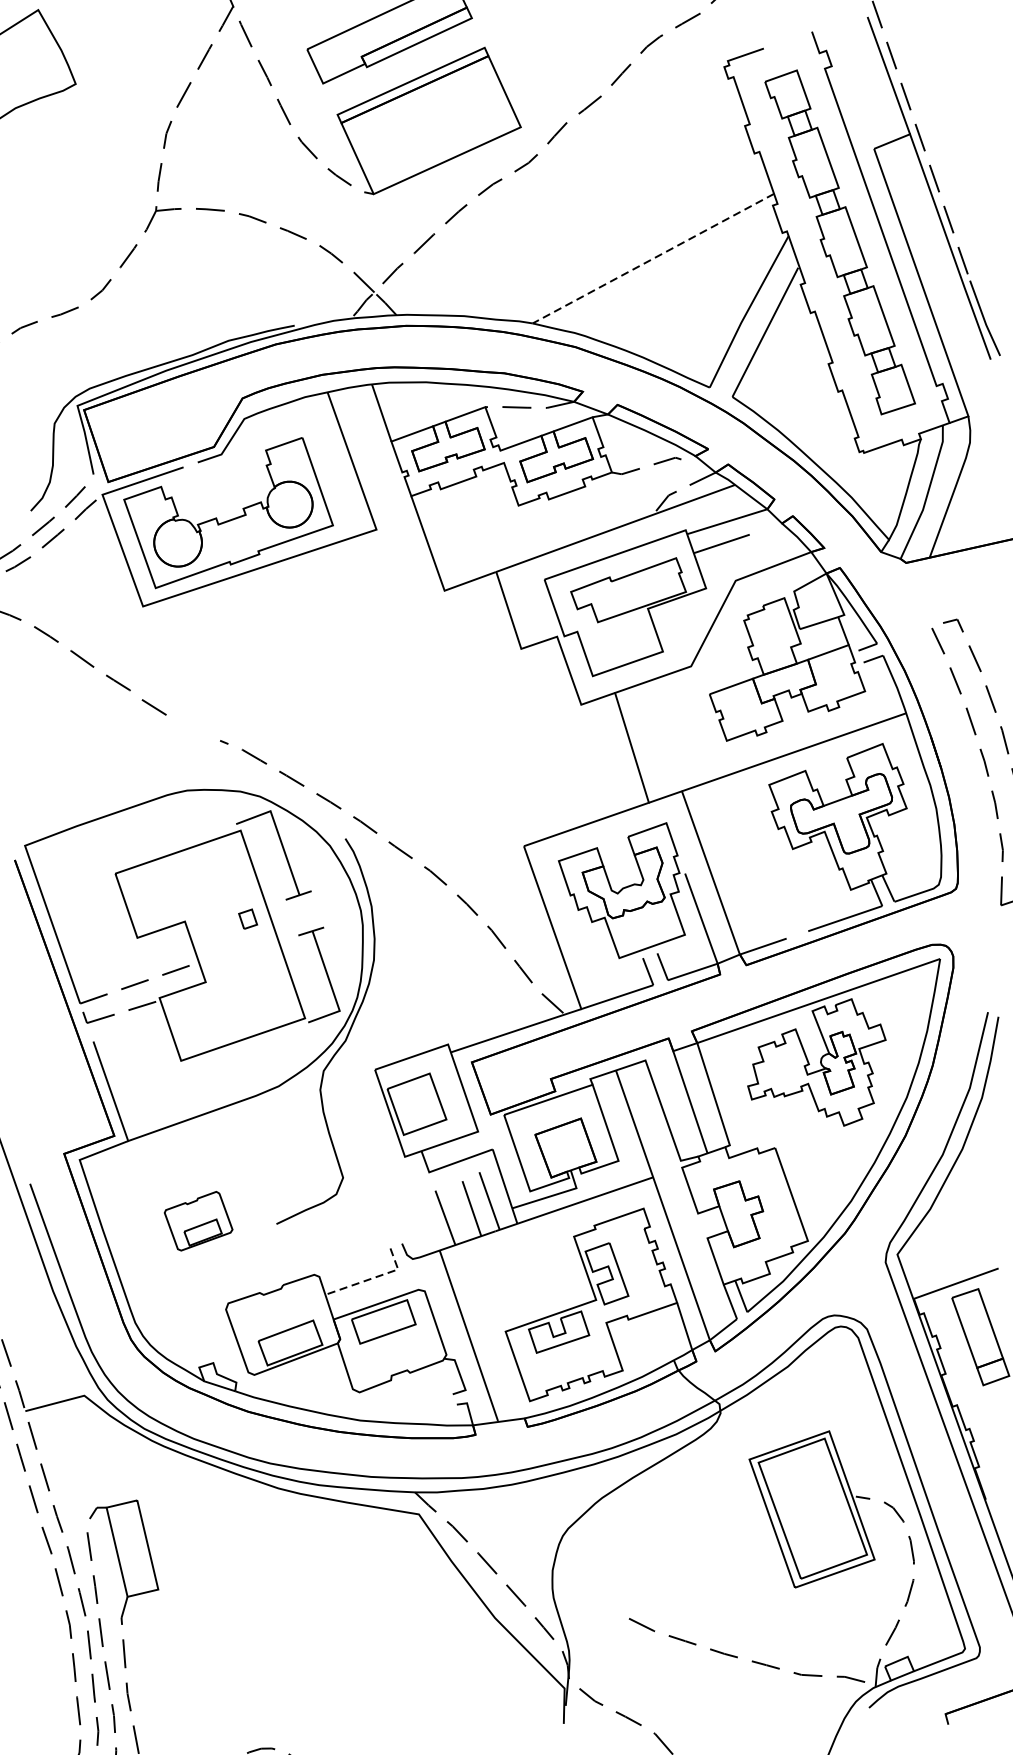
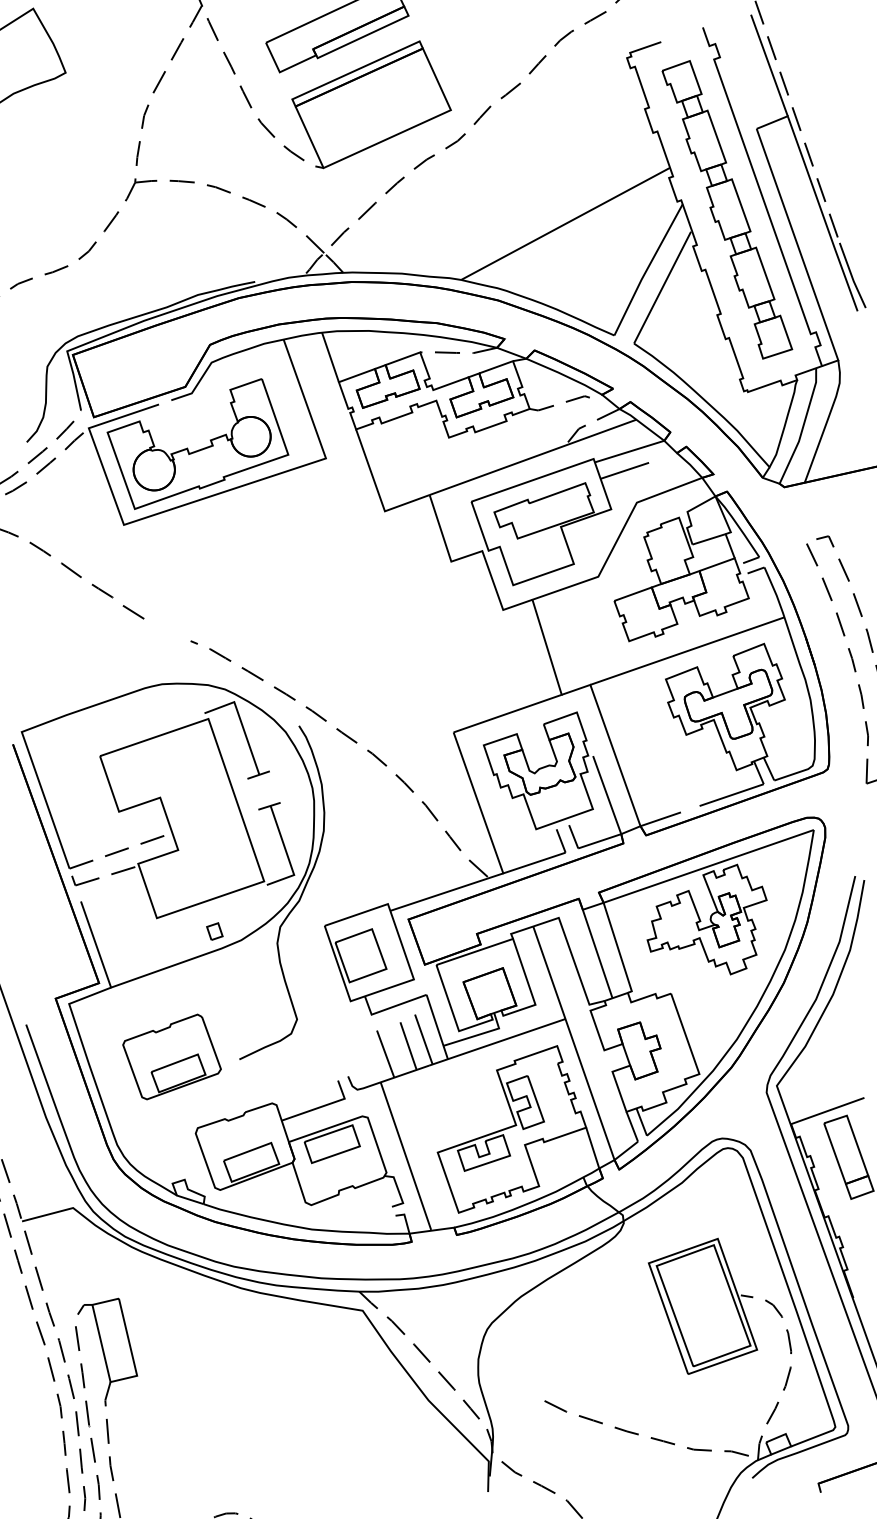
line: (653, 258) -> (565, 223), dashed -> solid
part: (247, 919) -> (214, 931), moved
part: (198, 1220) -> (171, 1056), size x1.67
line: (373, 1278) -> (323, 1106), dashed -> solid

